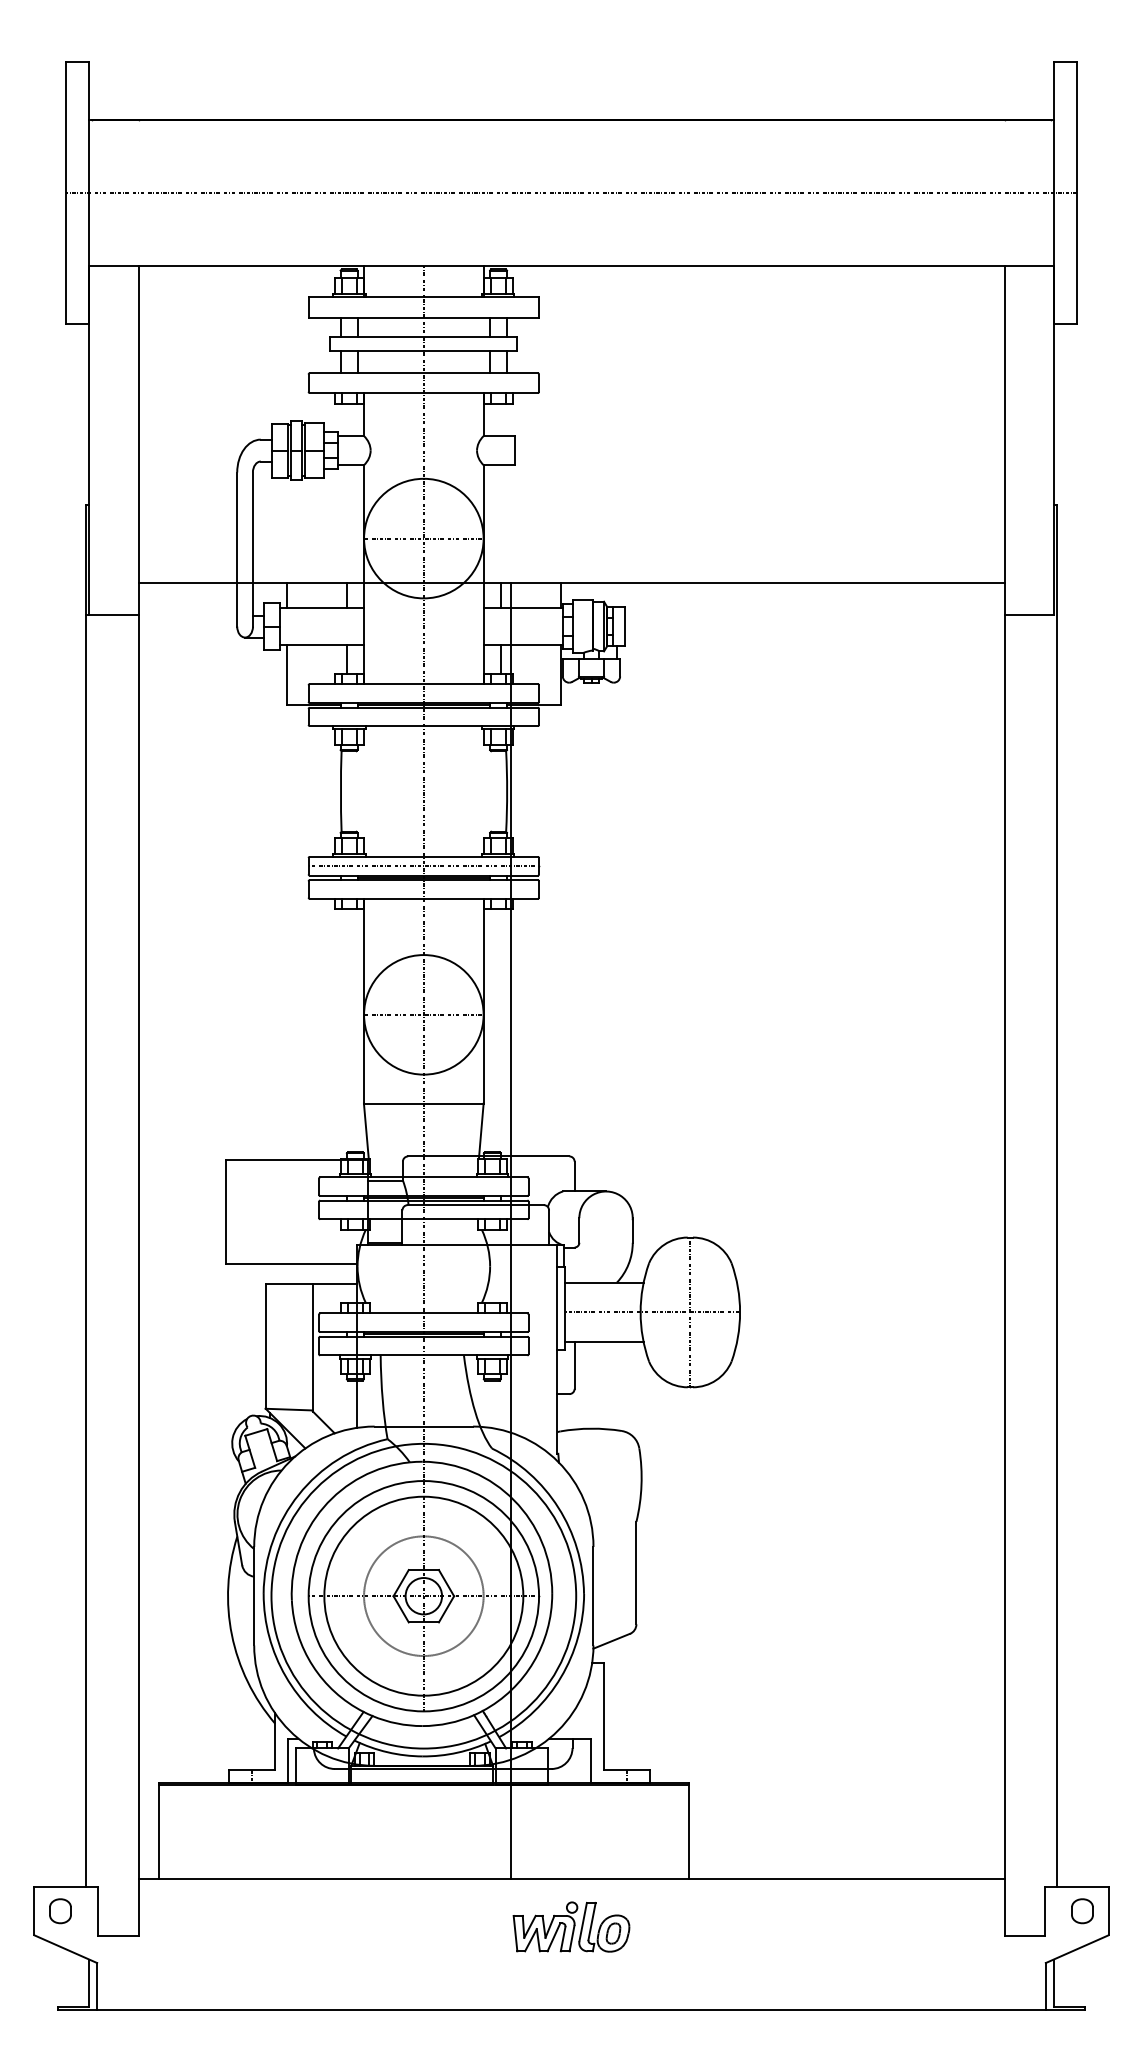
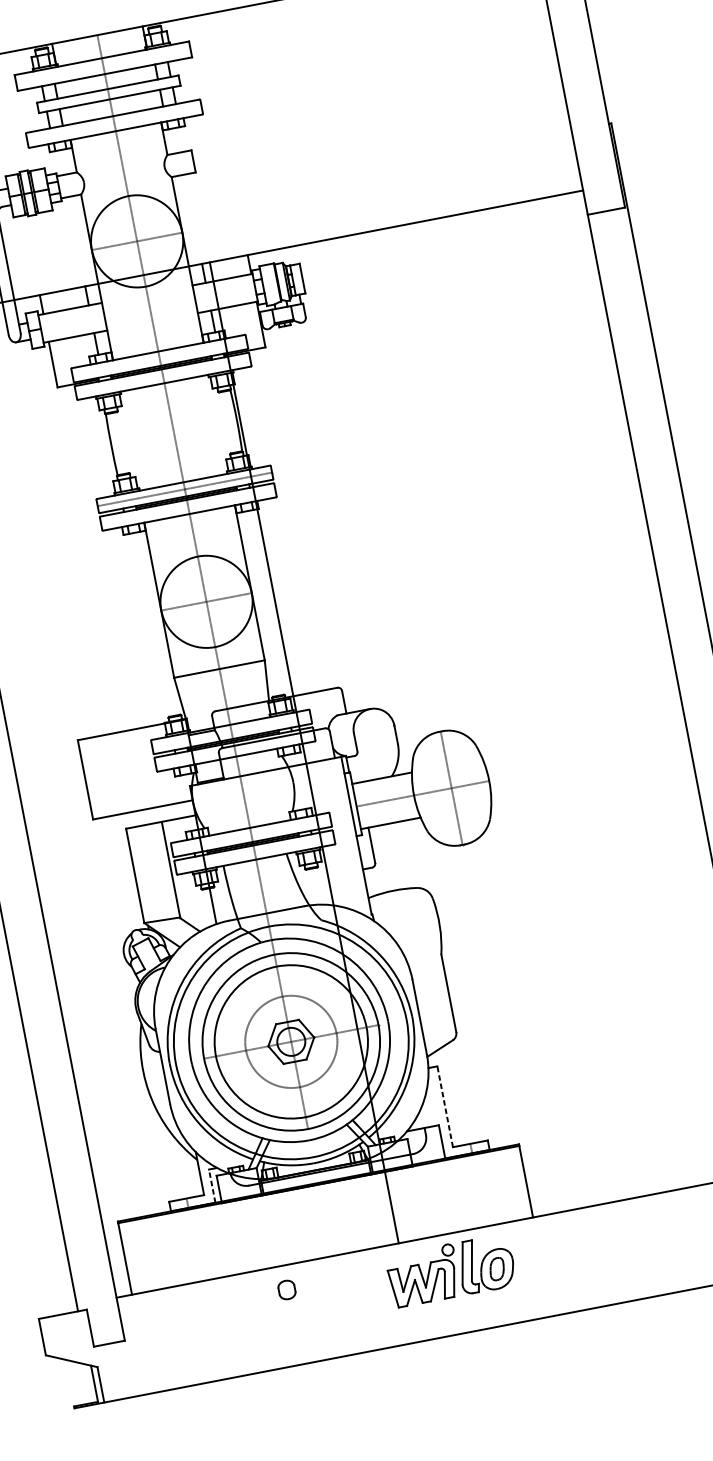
line: (603, 1716) -> (444, 1106), solid -> dashed
line: (287, 1760) -> (212, 1186), solid -> dashed
part: (60, 1911) -> (287, 1290), moved
part: (571, 1926) -> (451, 1270), size x1.4

